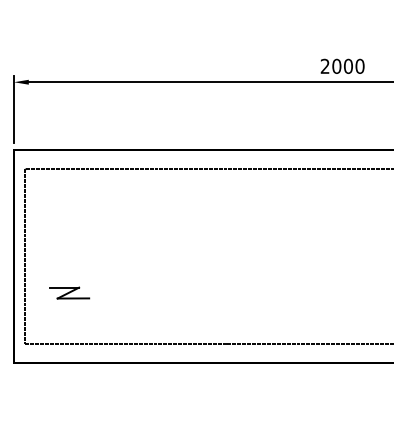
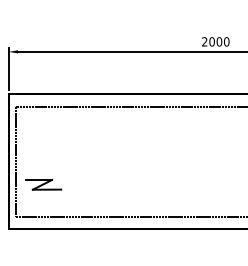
part: (69, 292) -> (43, 184), size x1.43

